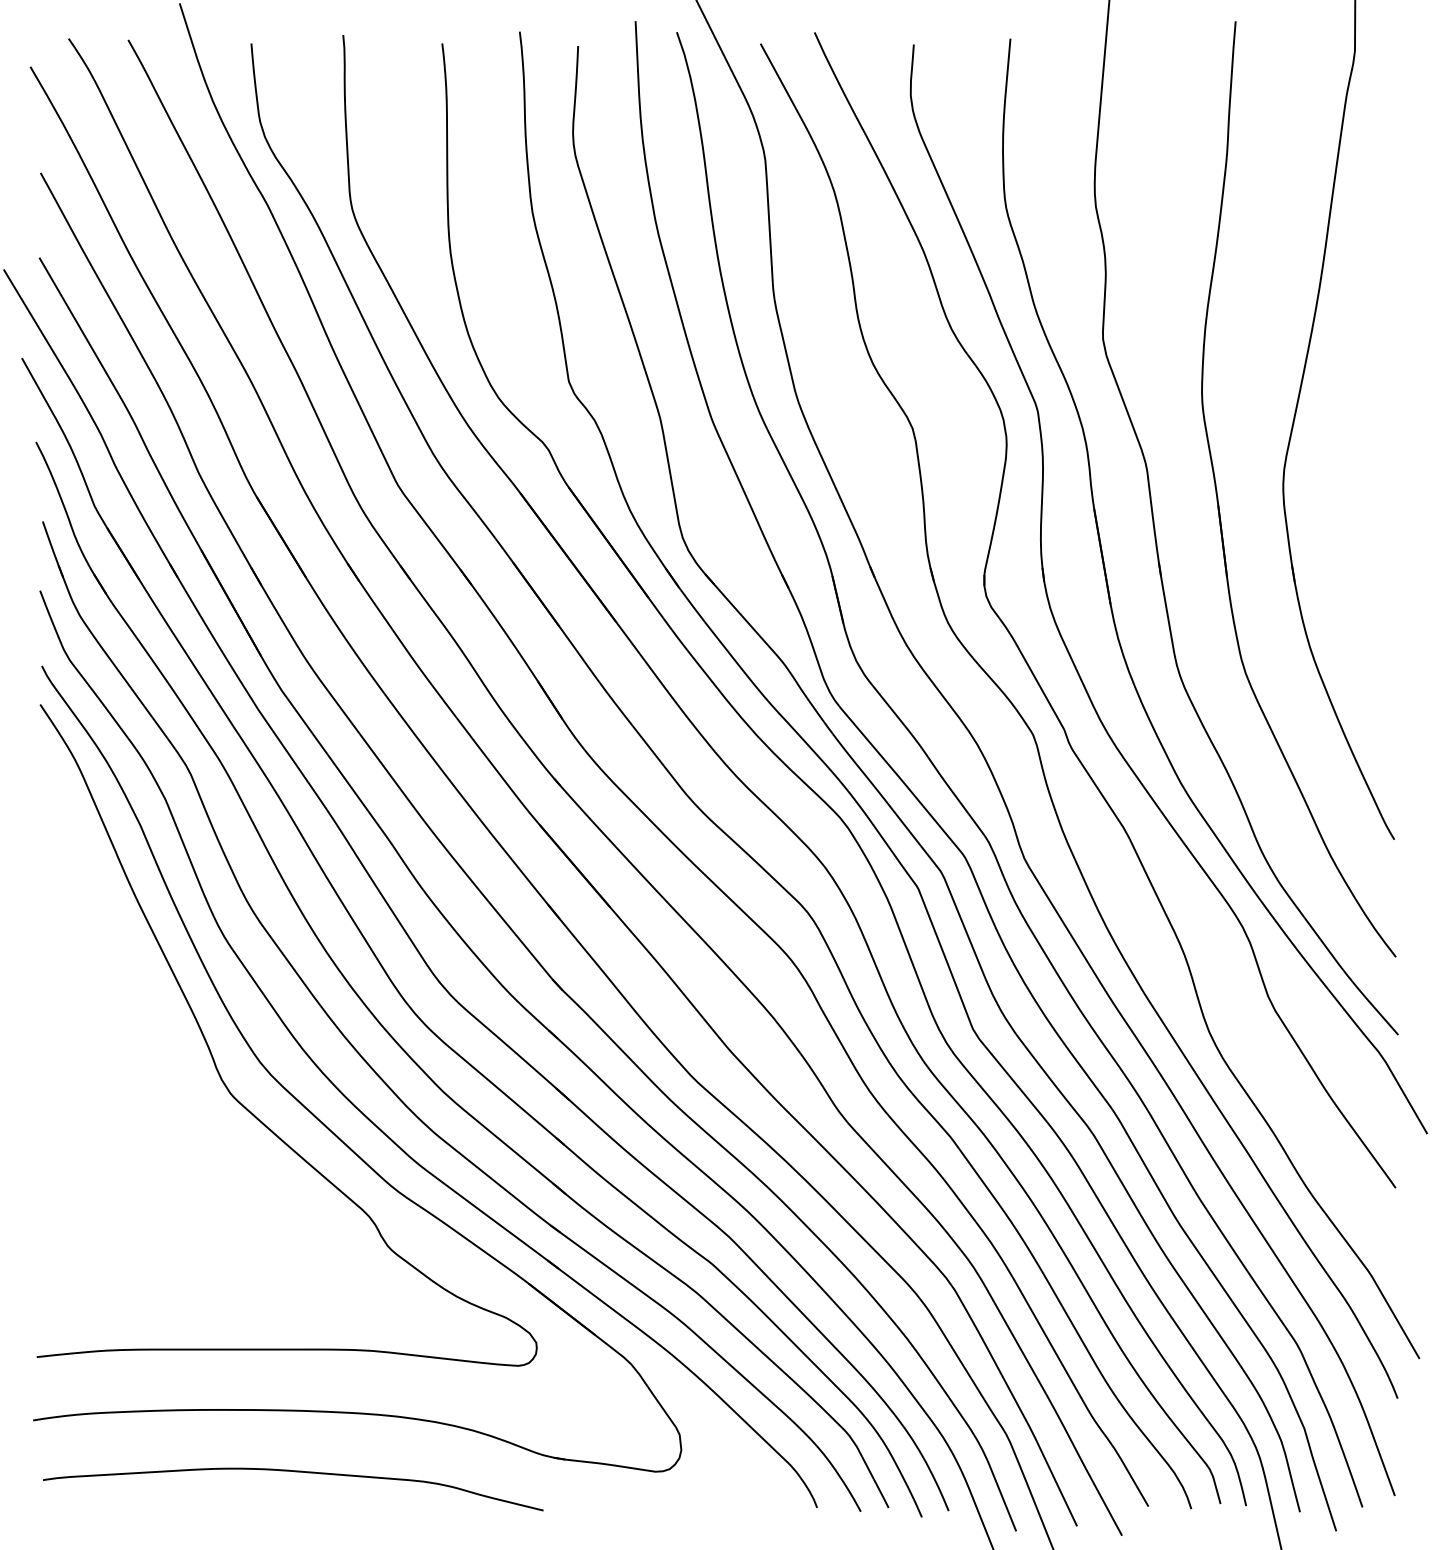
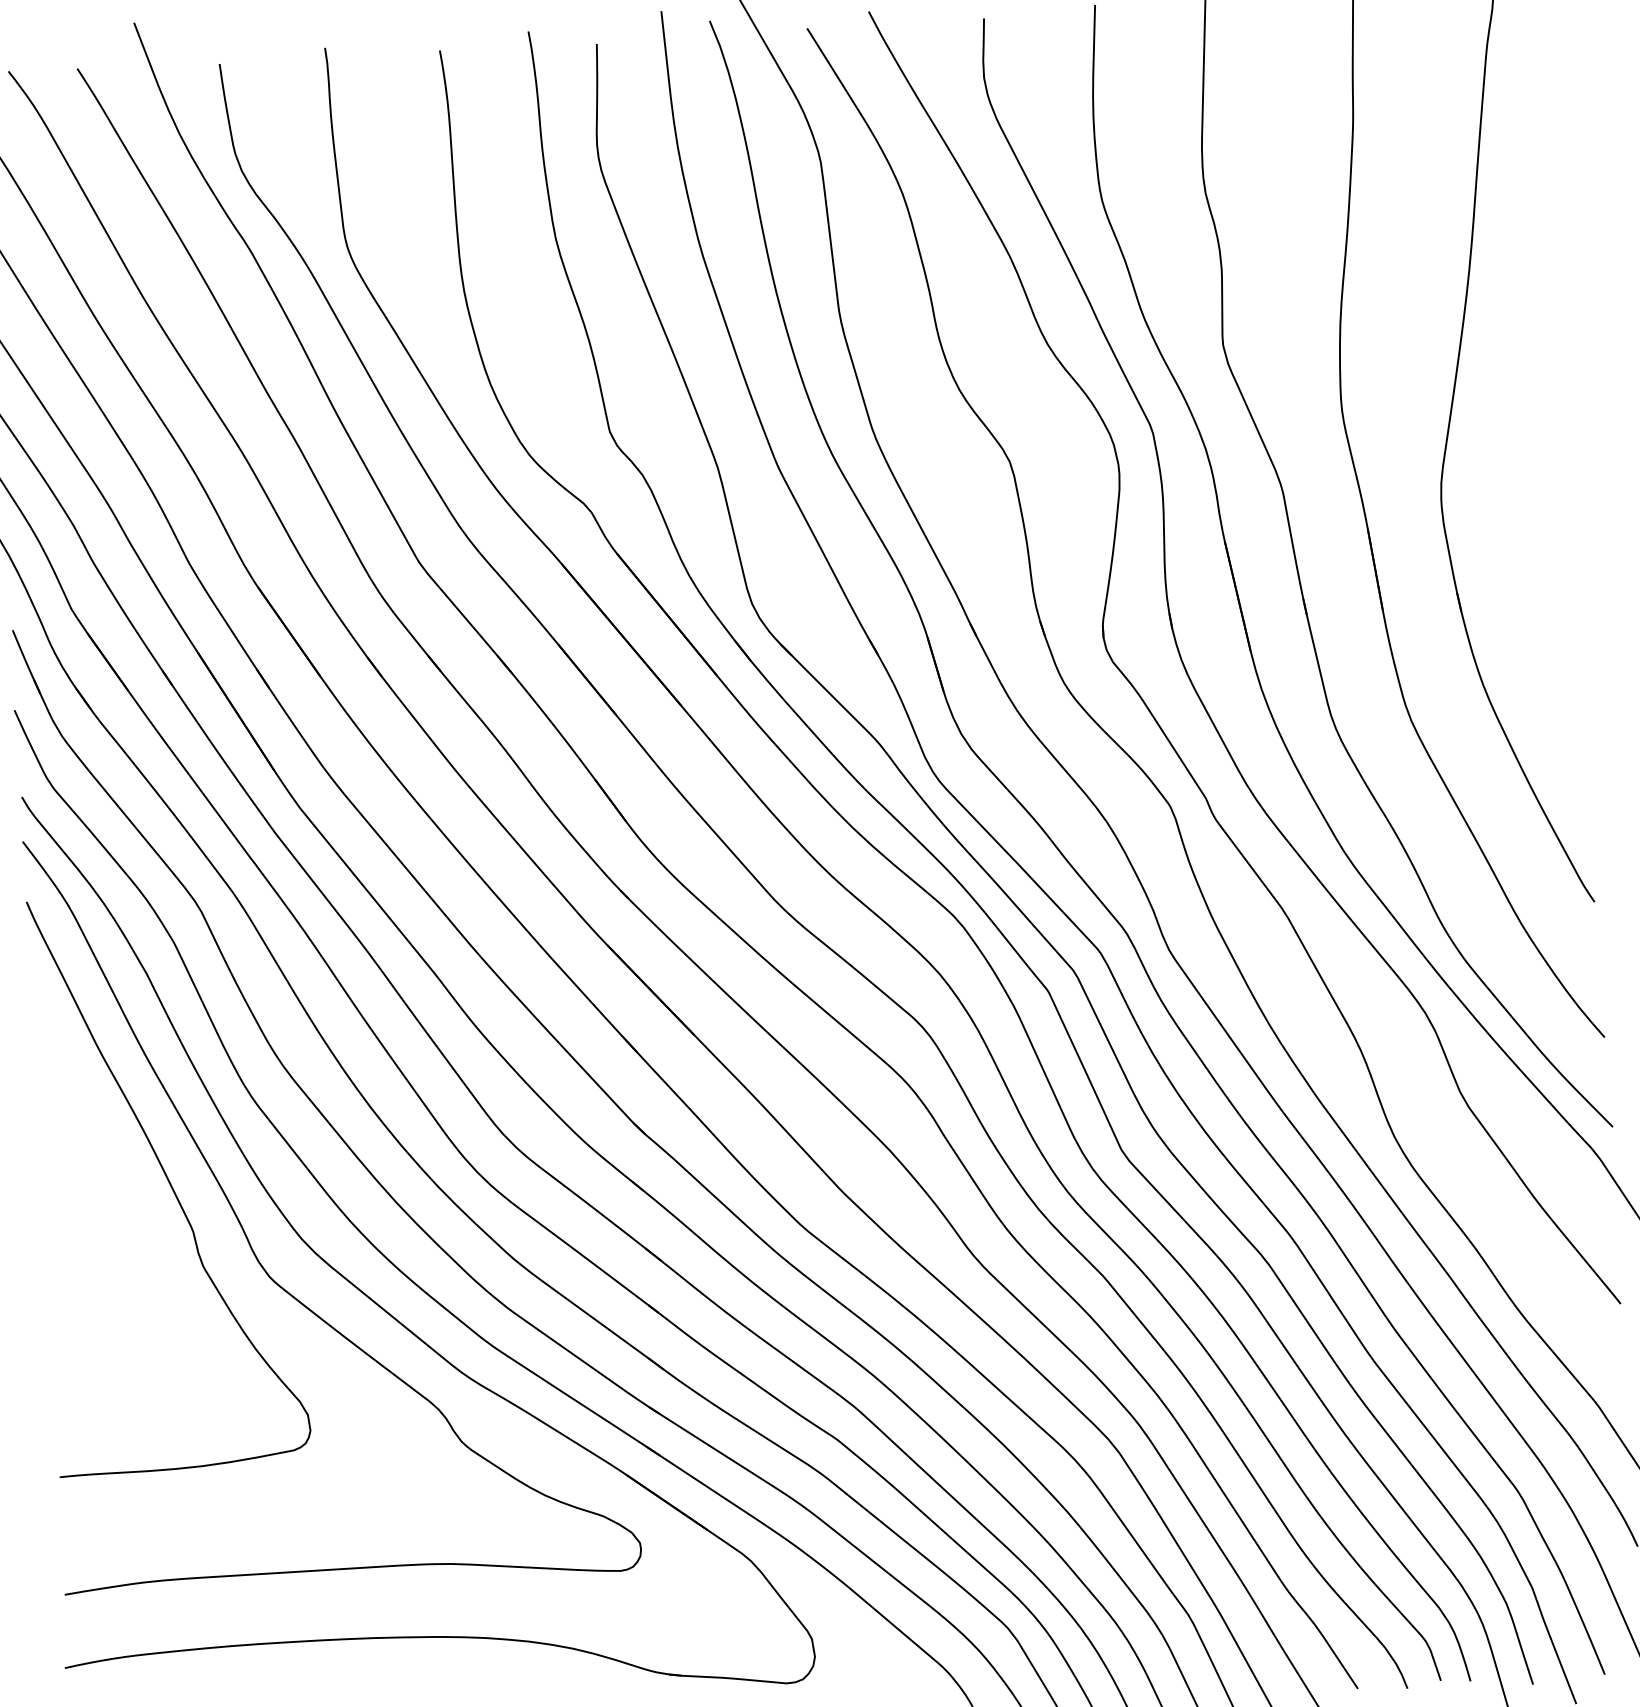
curve: (148, 1006) -> (168, 1182), added

